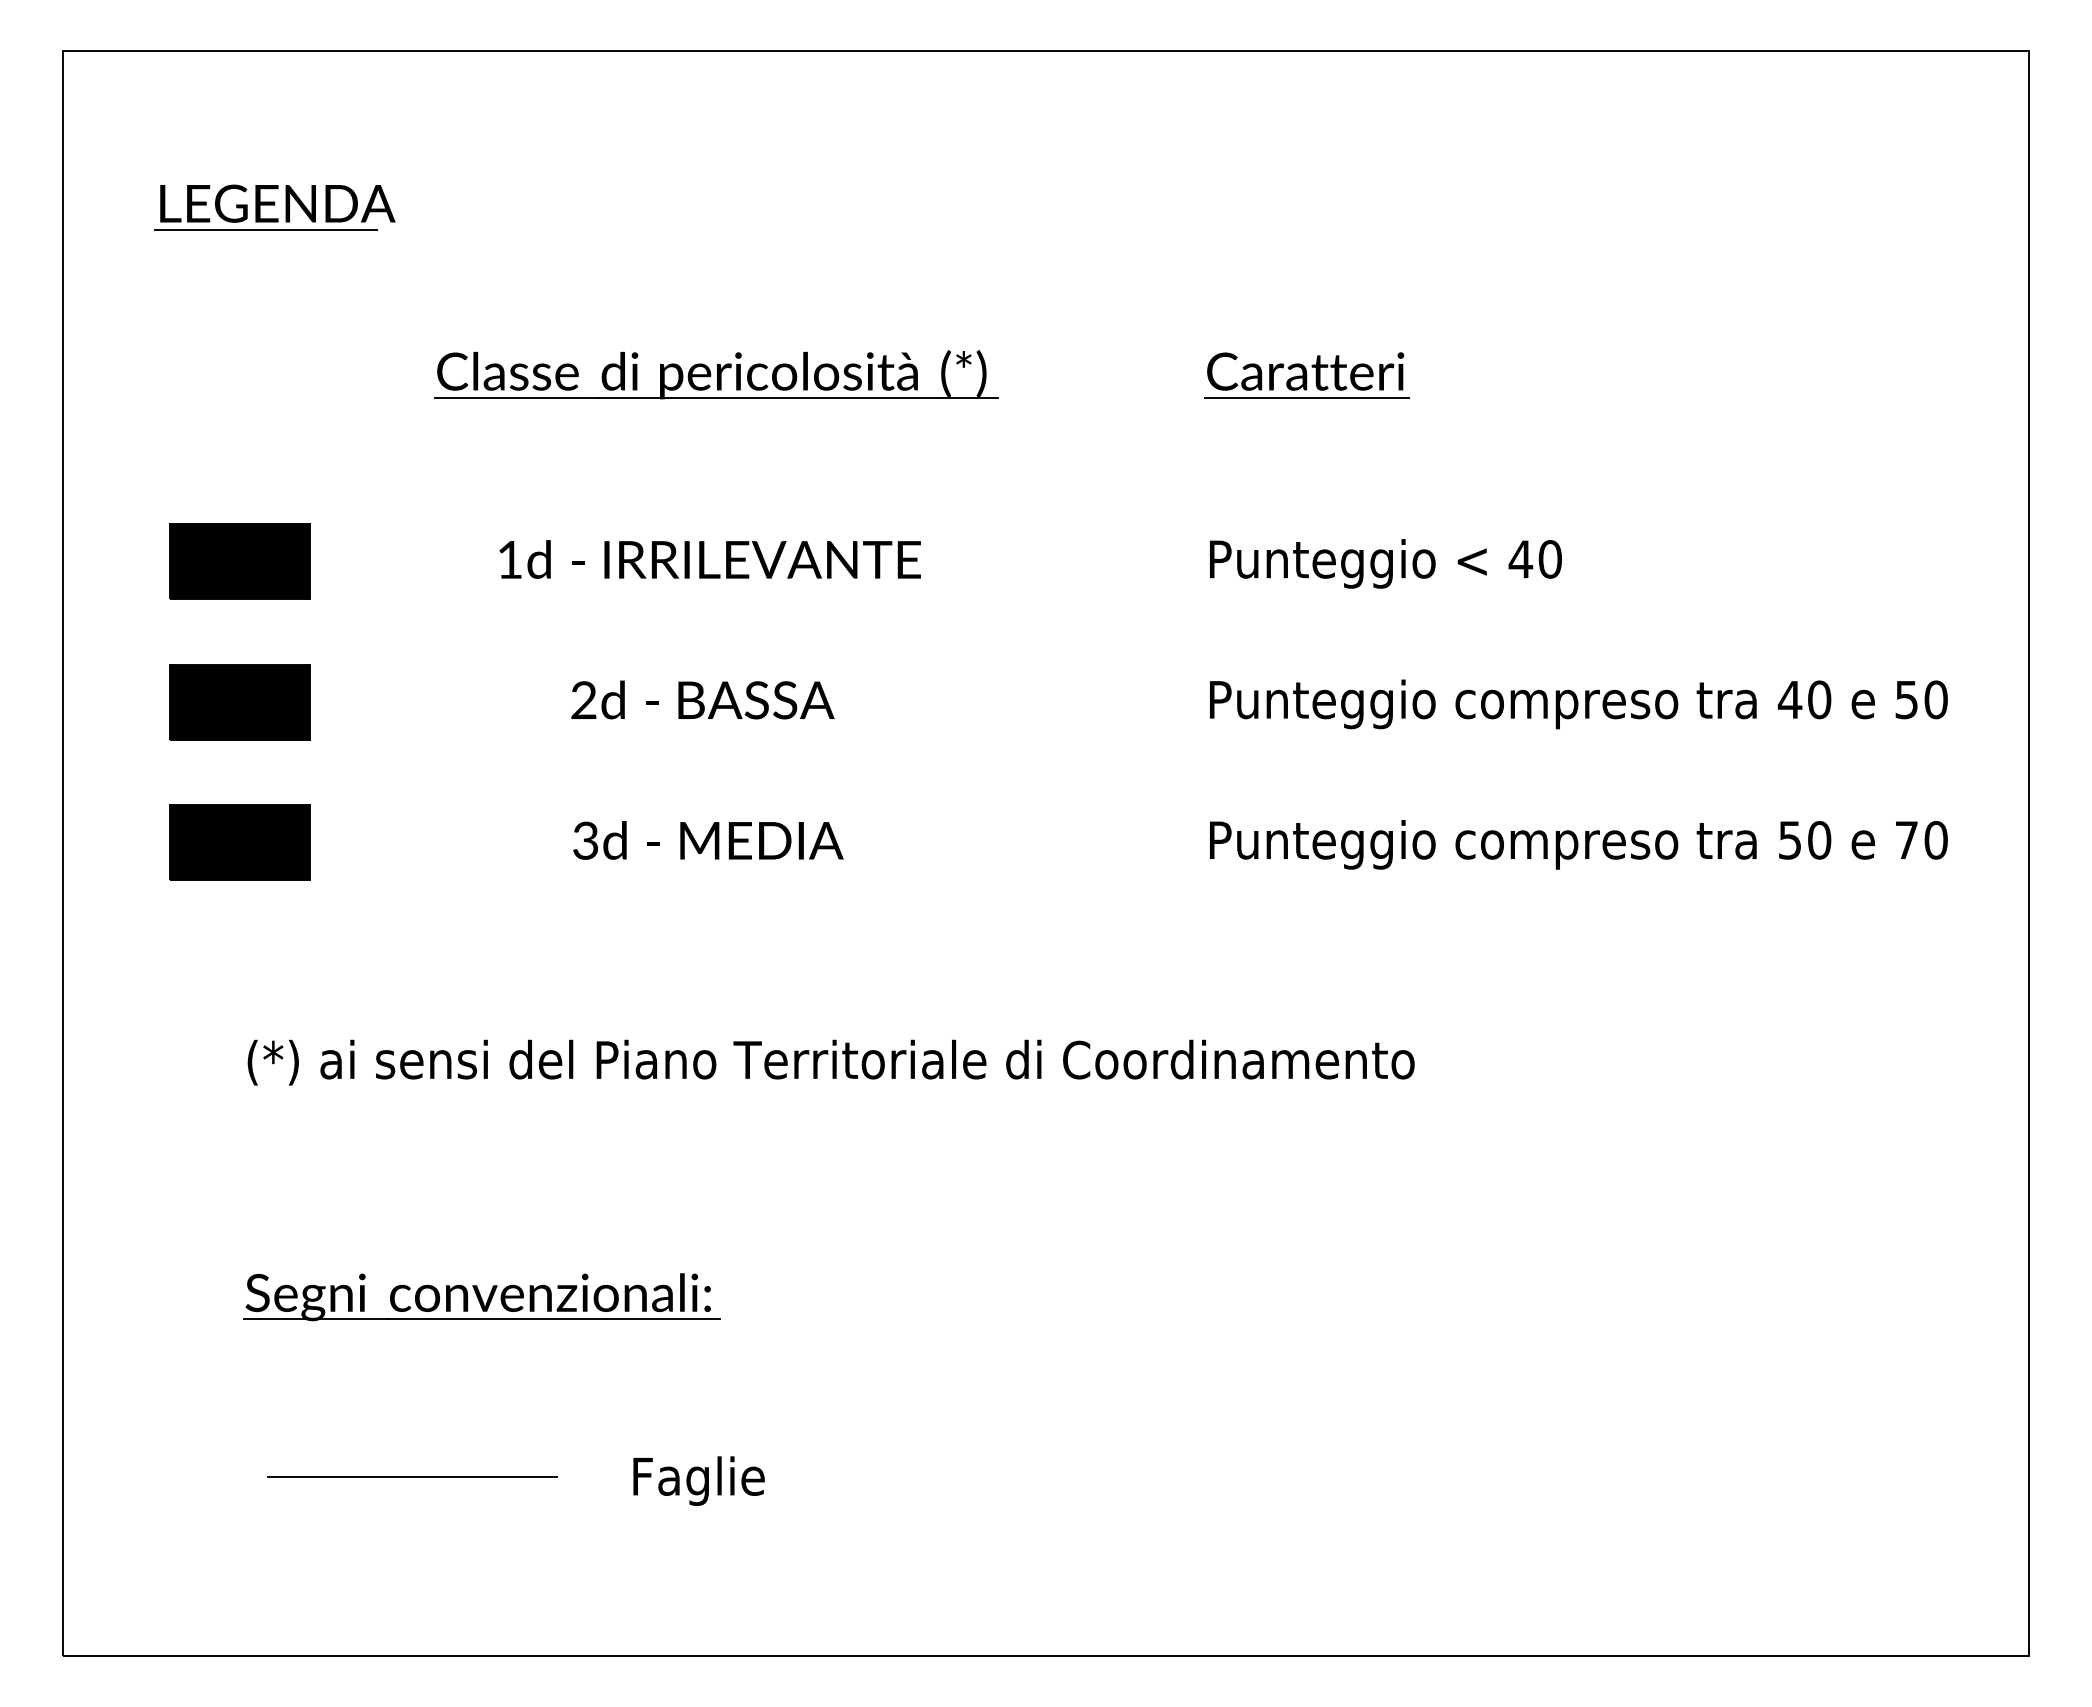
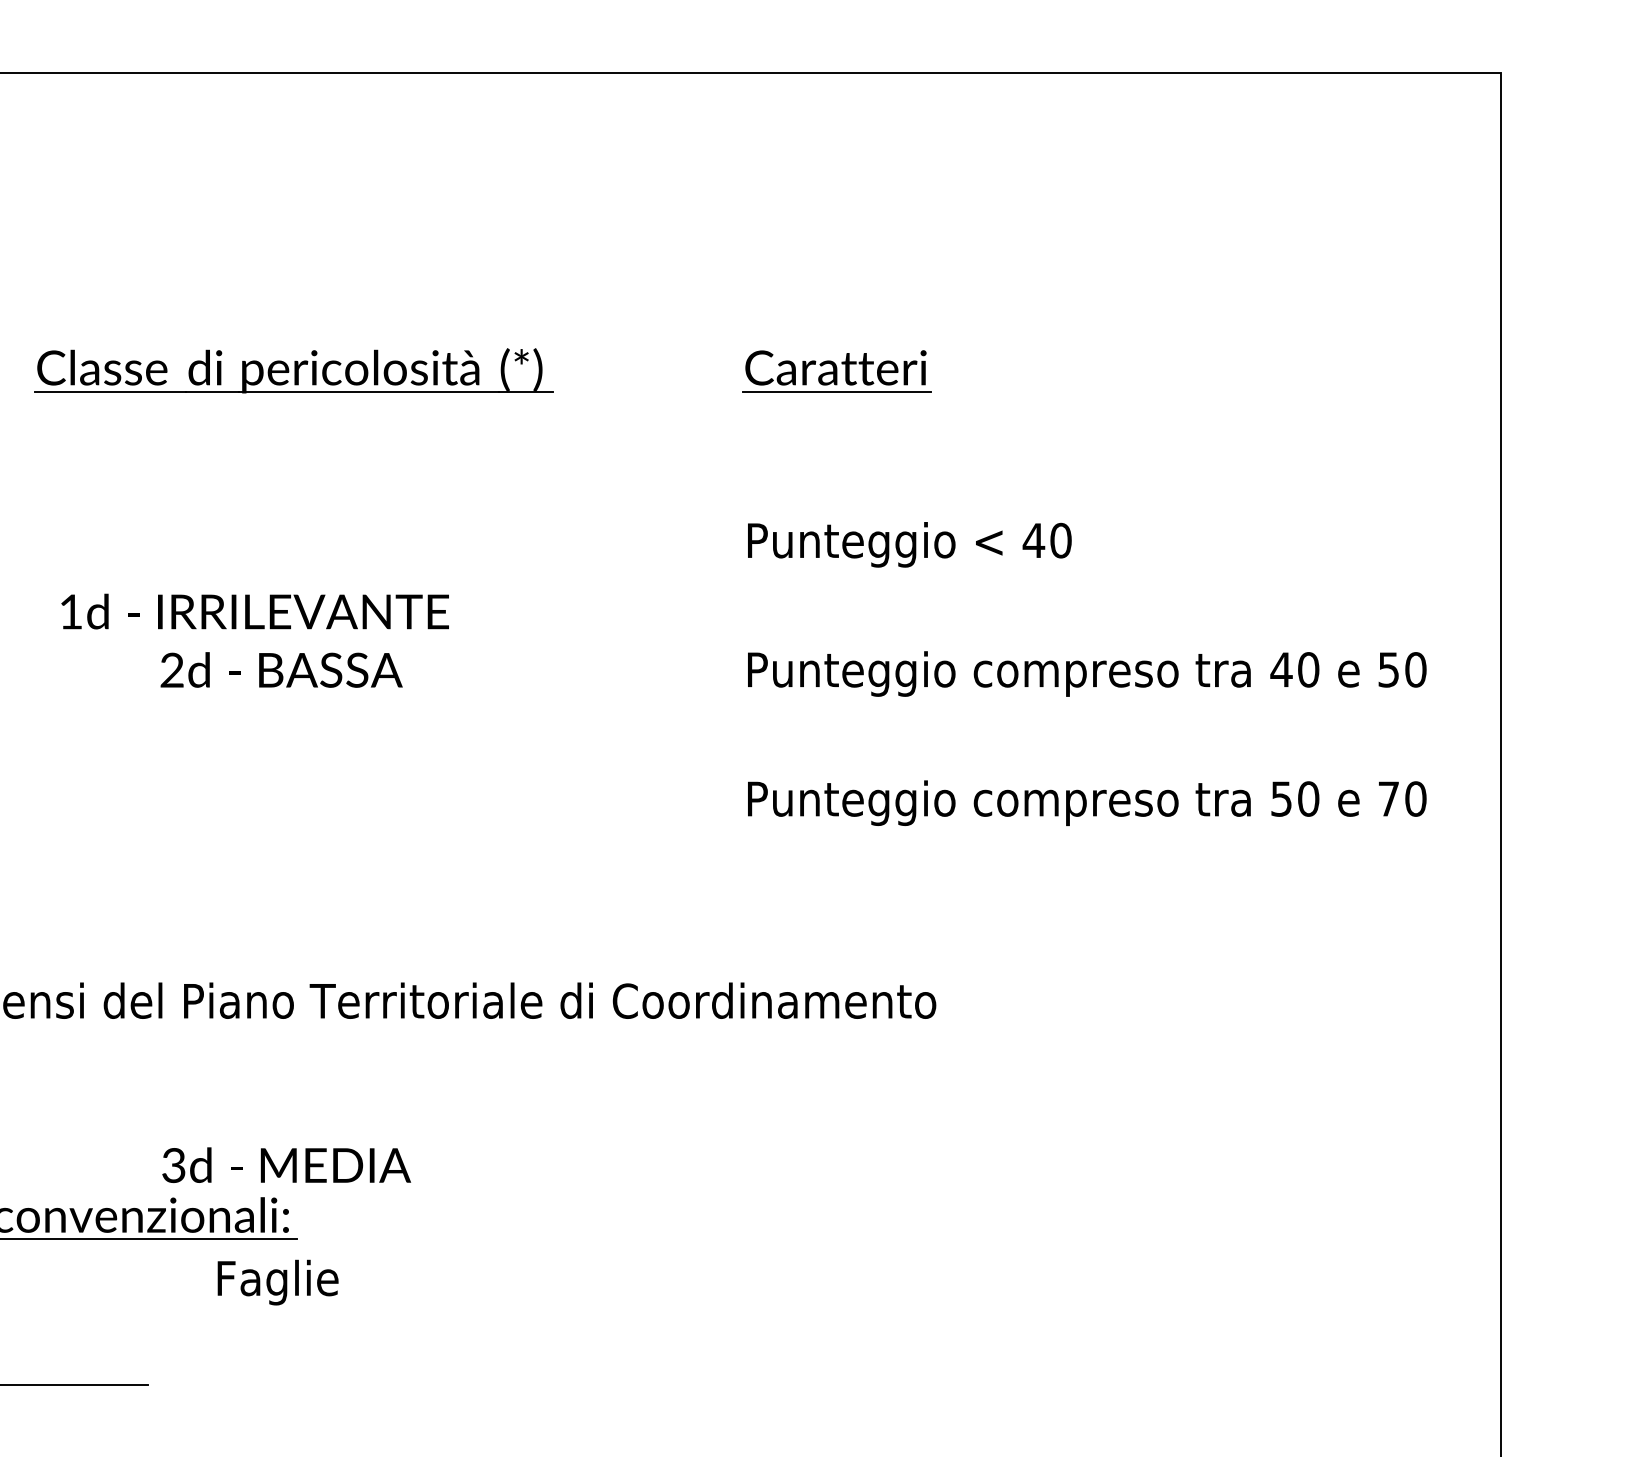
text: (709, 559) -> (254, 611), moved
text: (708, 840) -> (286, 1165), moved
text: (698, 1480) -> (277, 1282), moved

